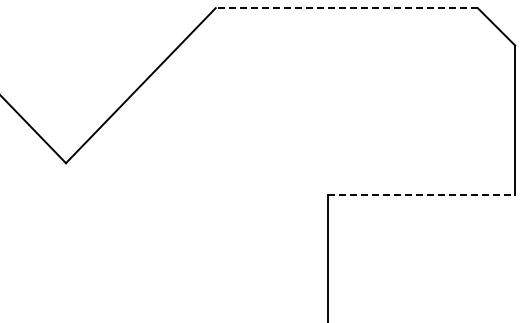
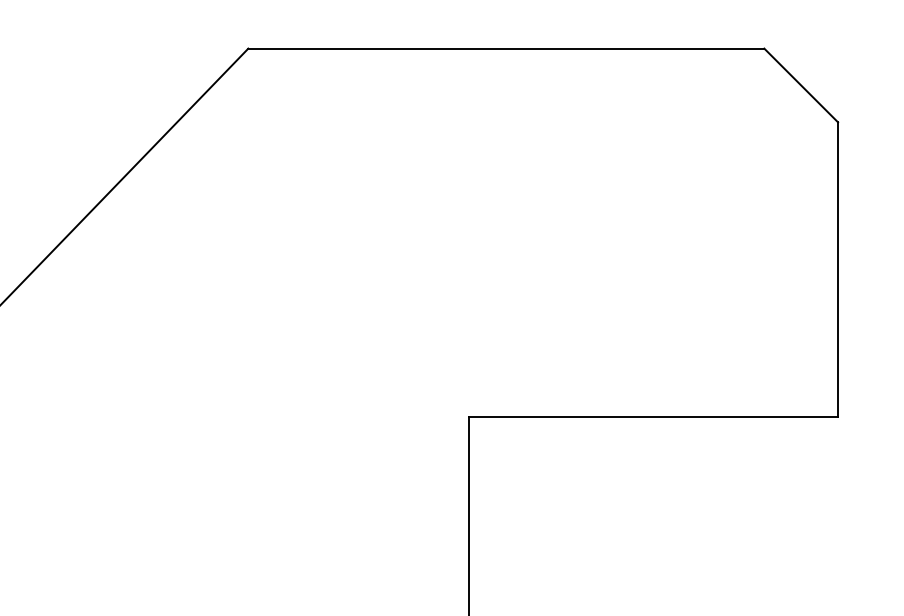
line: (346, 8) -> (505, 49), dashed -> solid
line: (421, 195) -> (653, 417), dashed -> solid

